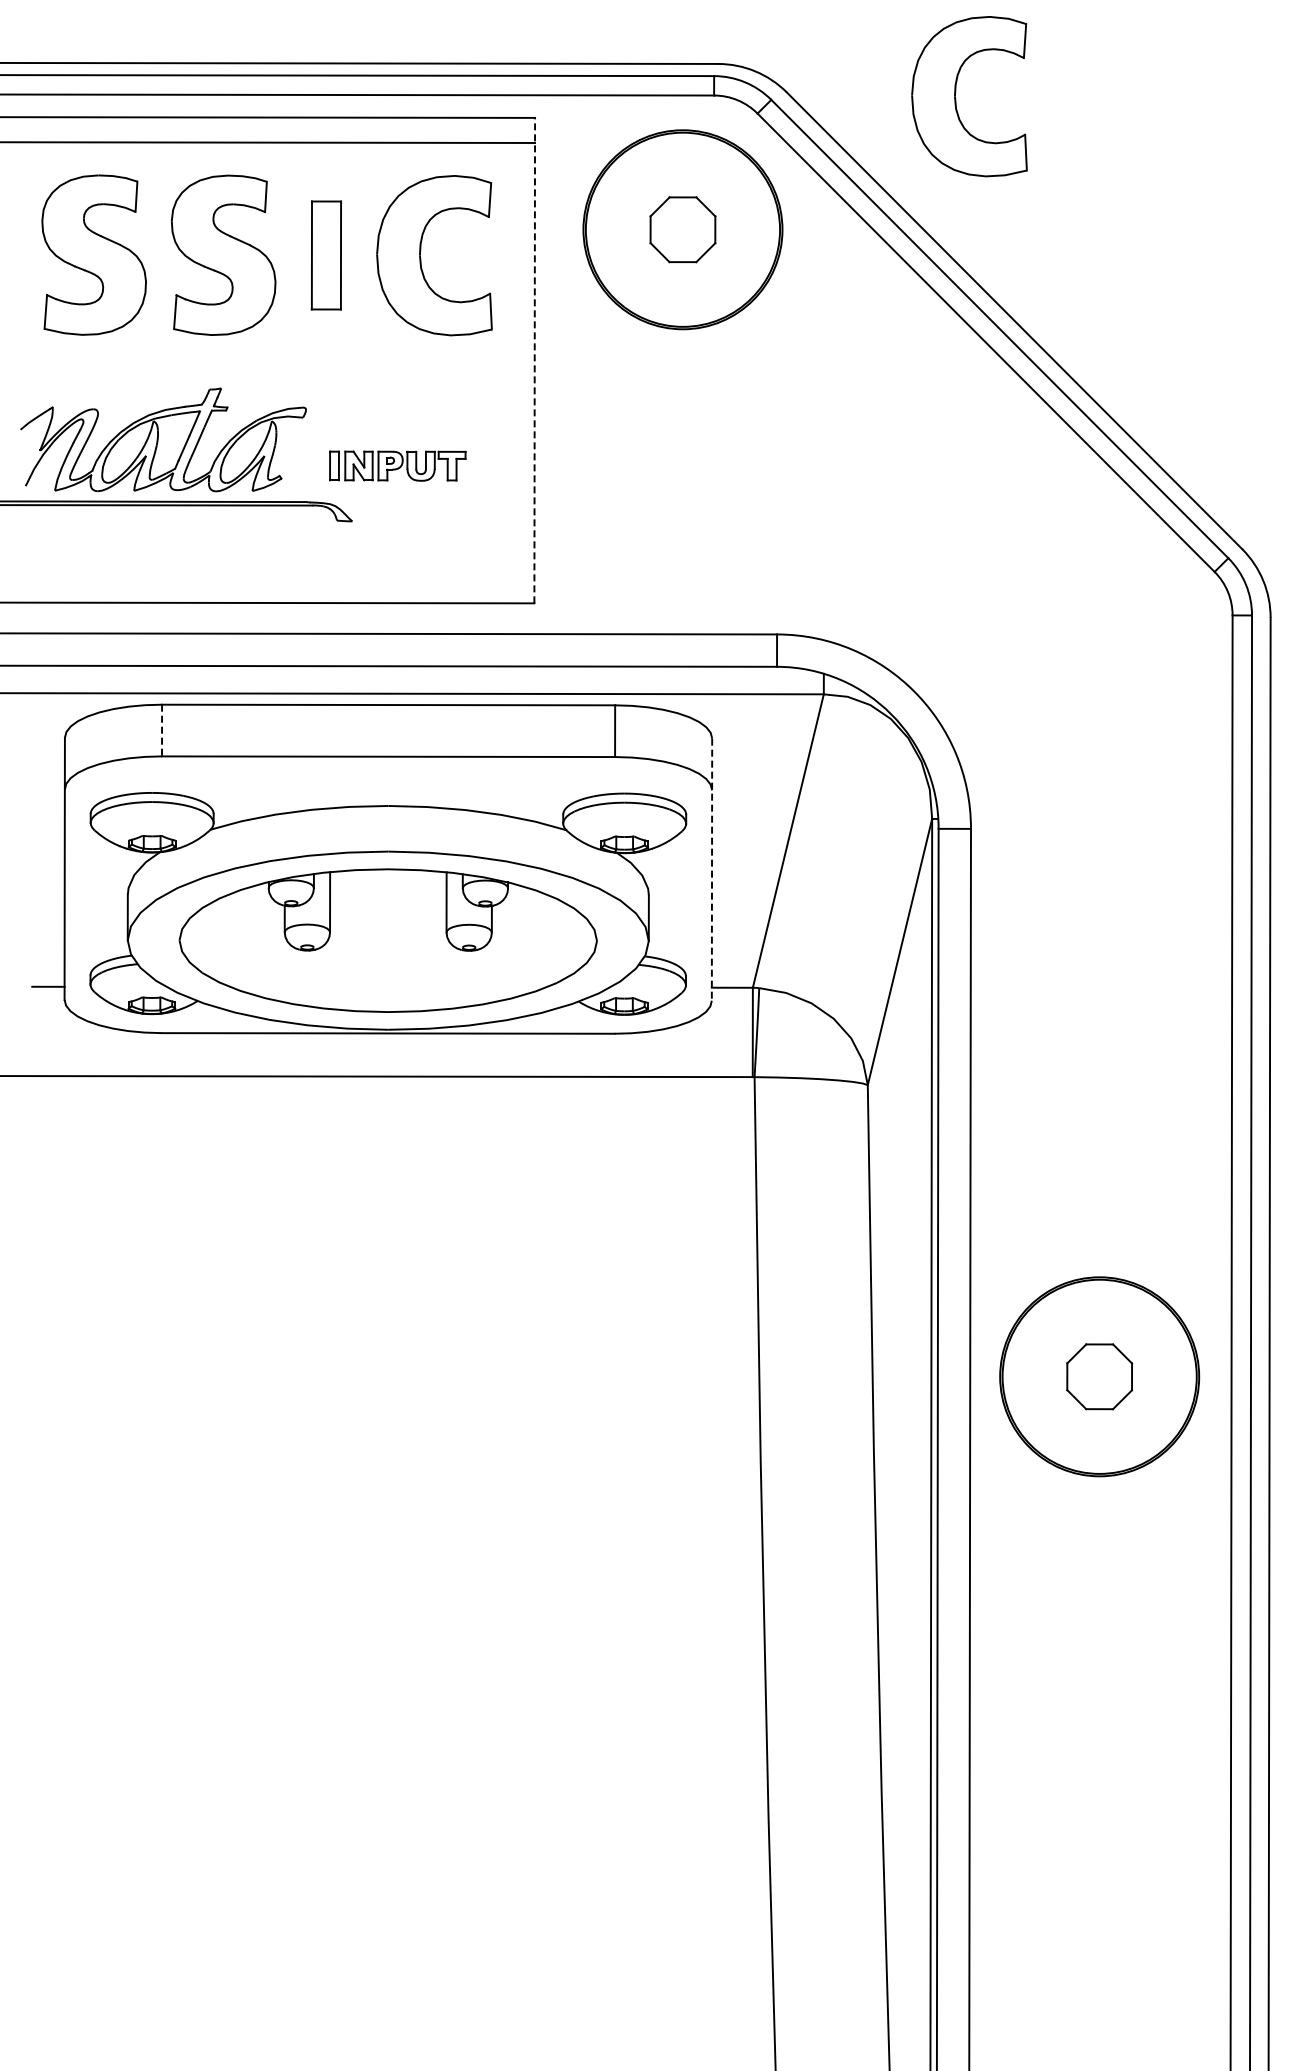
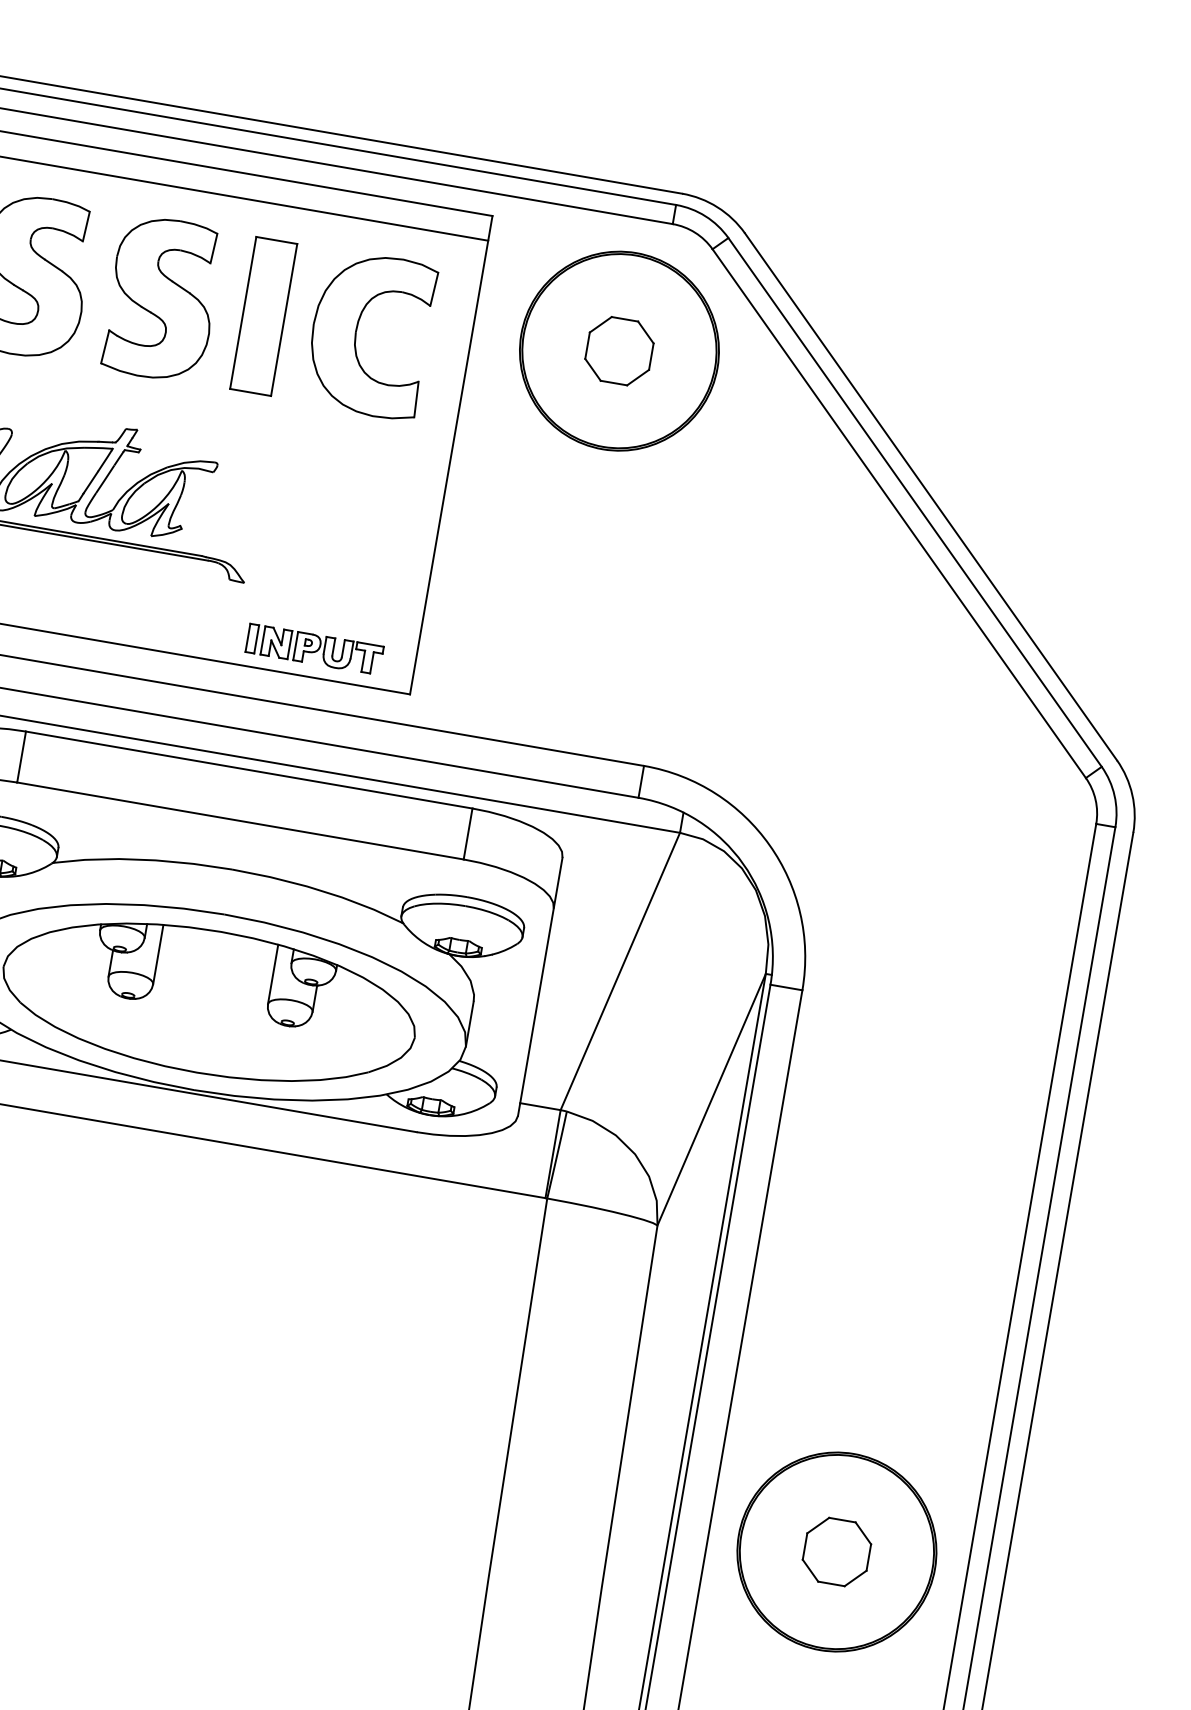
part: (956, 99) -> (911, 268), removed
part: (326, 255) -> (263, 316), size x1.43
line: (534, 360) -> (451, 455), dashed -> solid
part: (397, 465) -> (314, 648), moved
line: (162, 730) -> (22, 757), dashed -> solid
line: (712, 870) -> (540, 987), dashed -> solid

